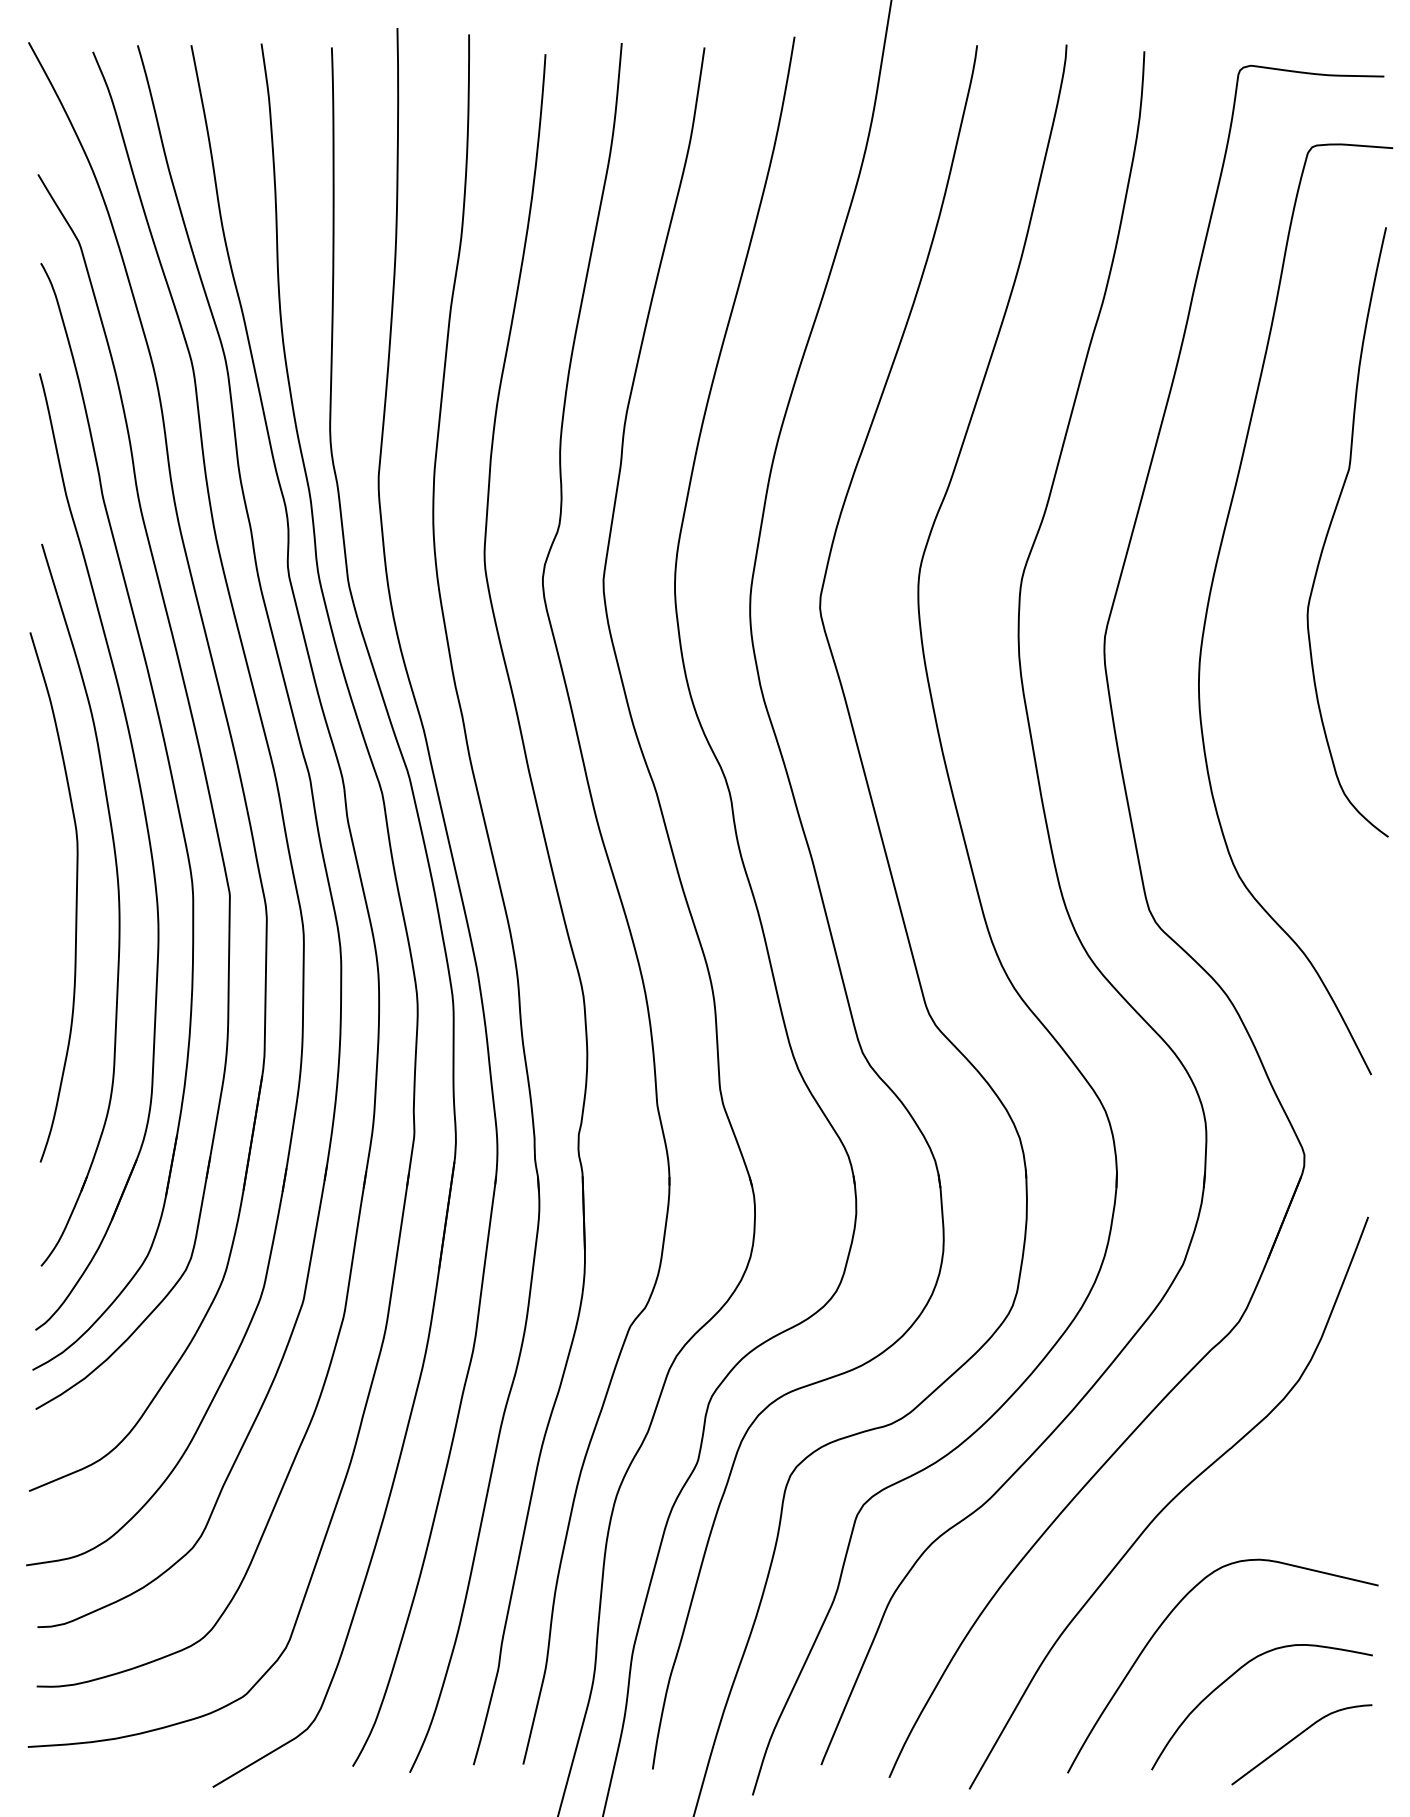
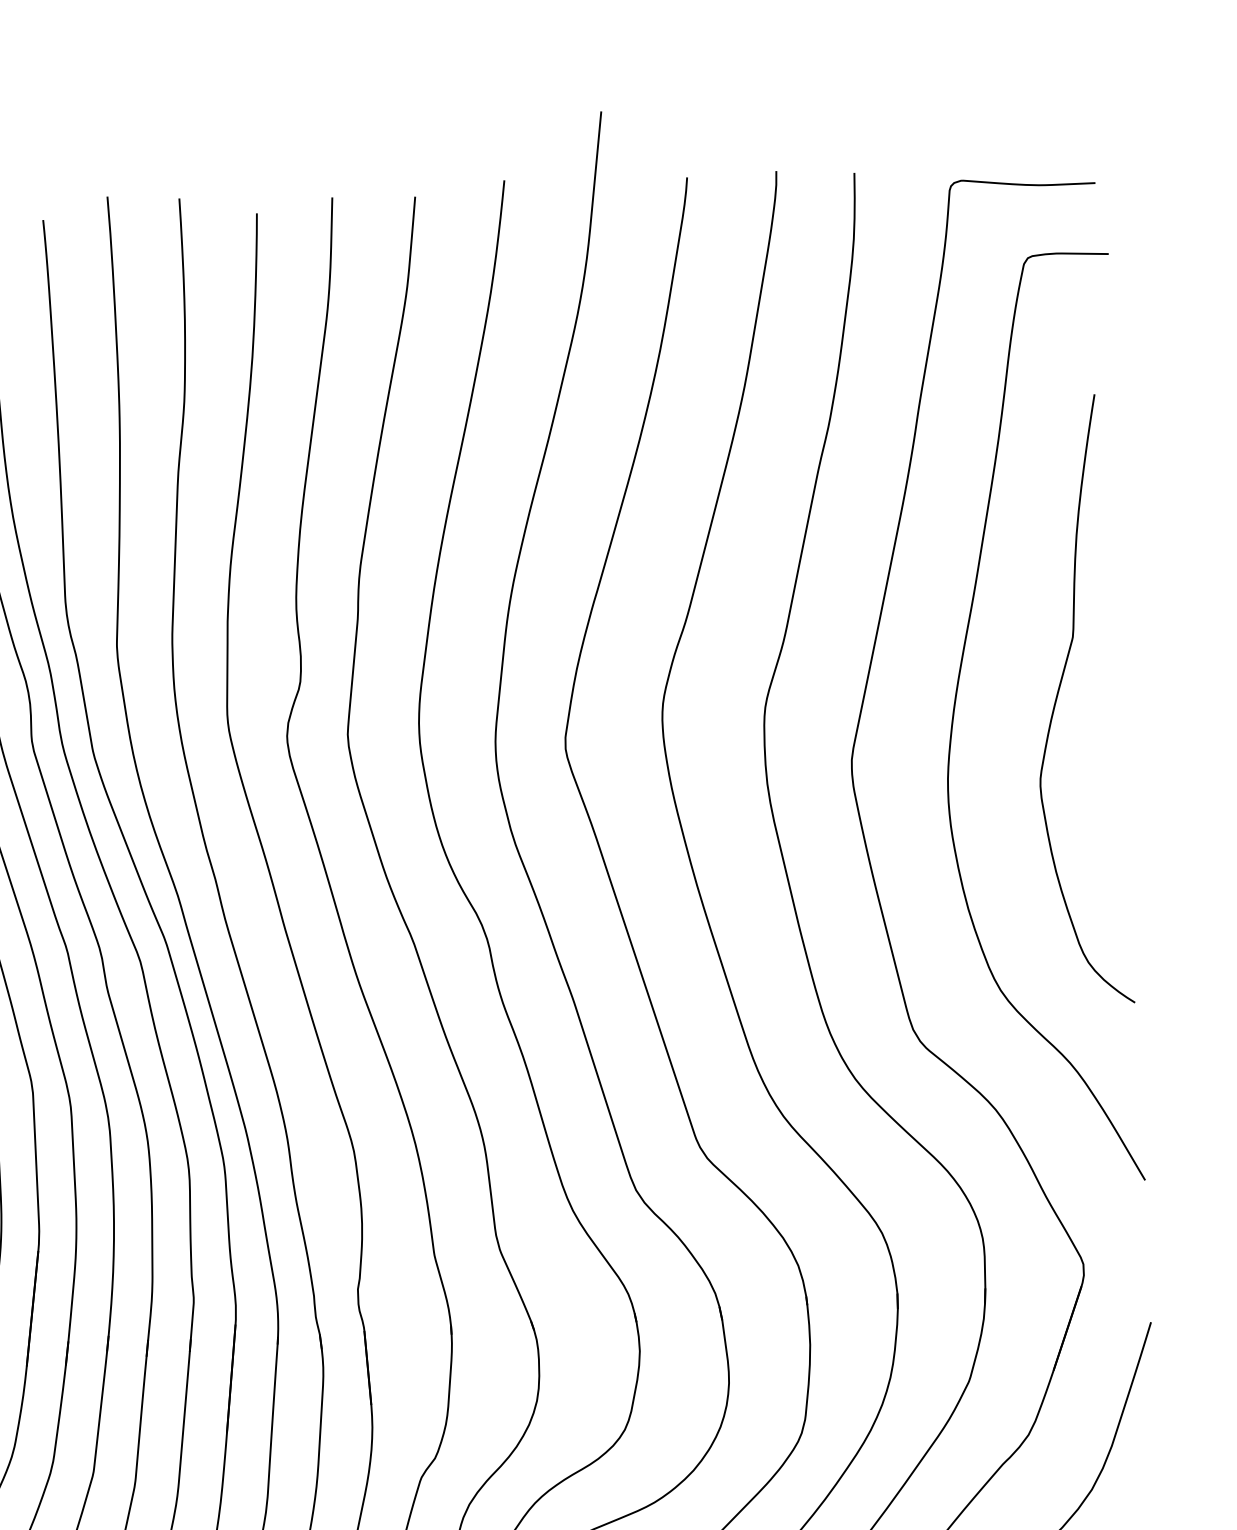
curve: (1330, 528) -> (1057, 698), moved

